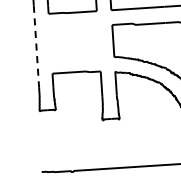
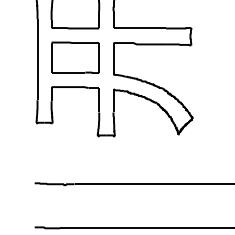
part: (74, 42) -> (75, 57), added
line: (36, 46) -> (37, 59), dashed -> solid

